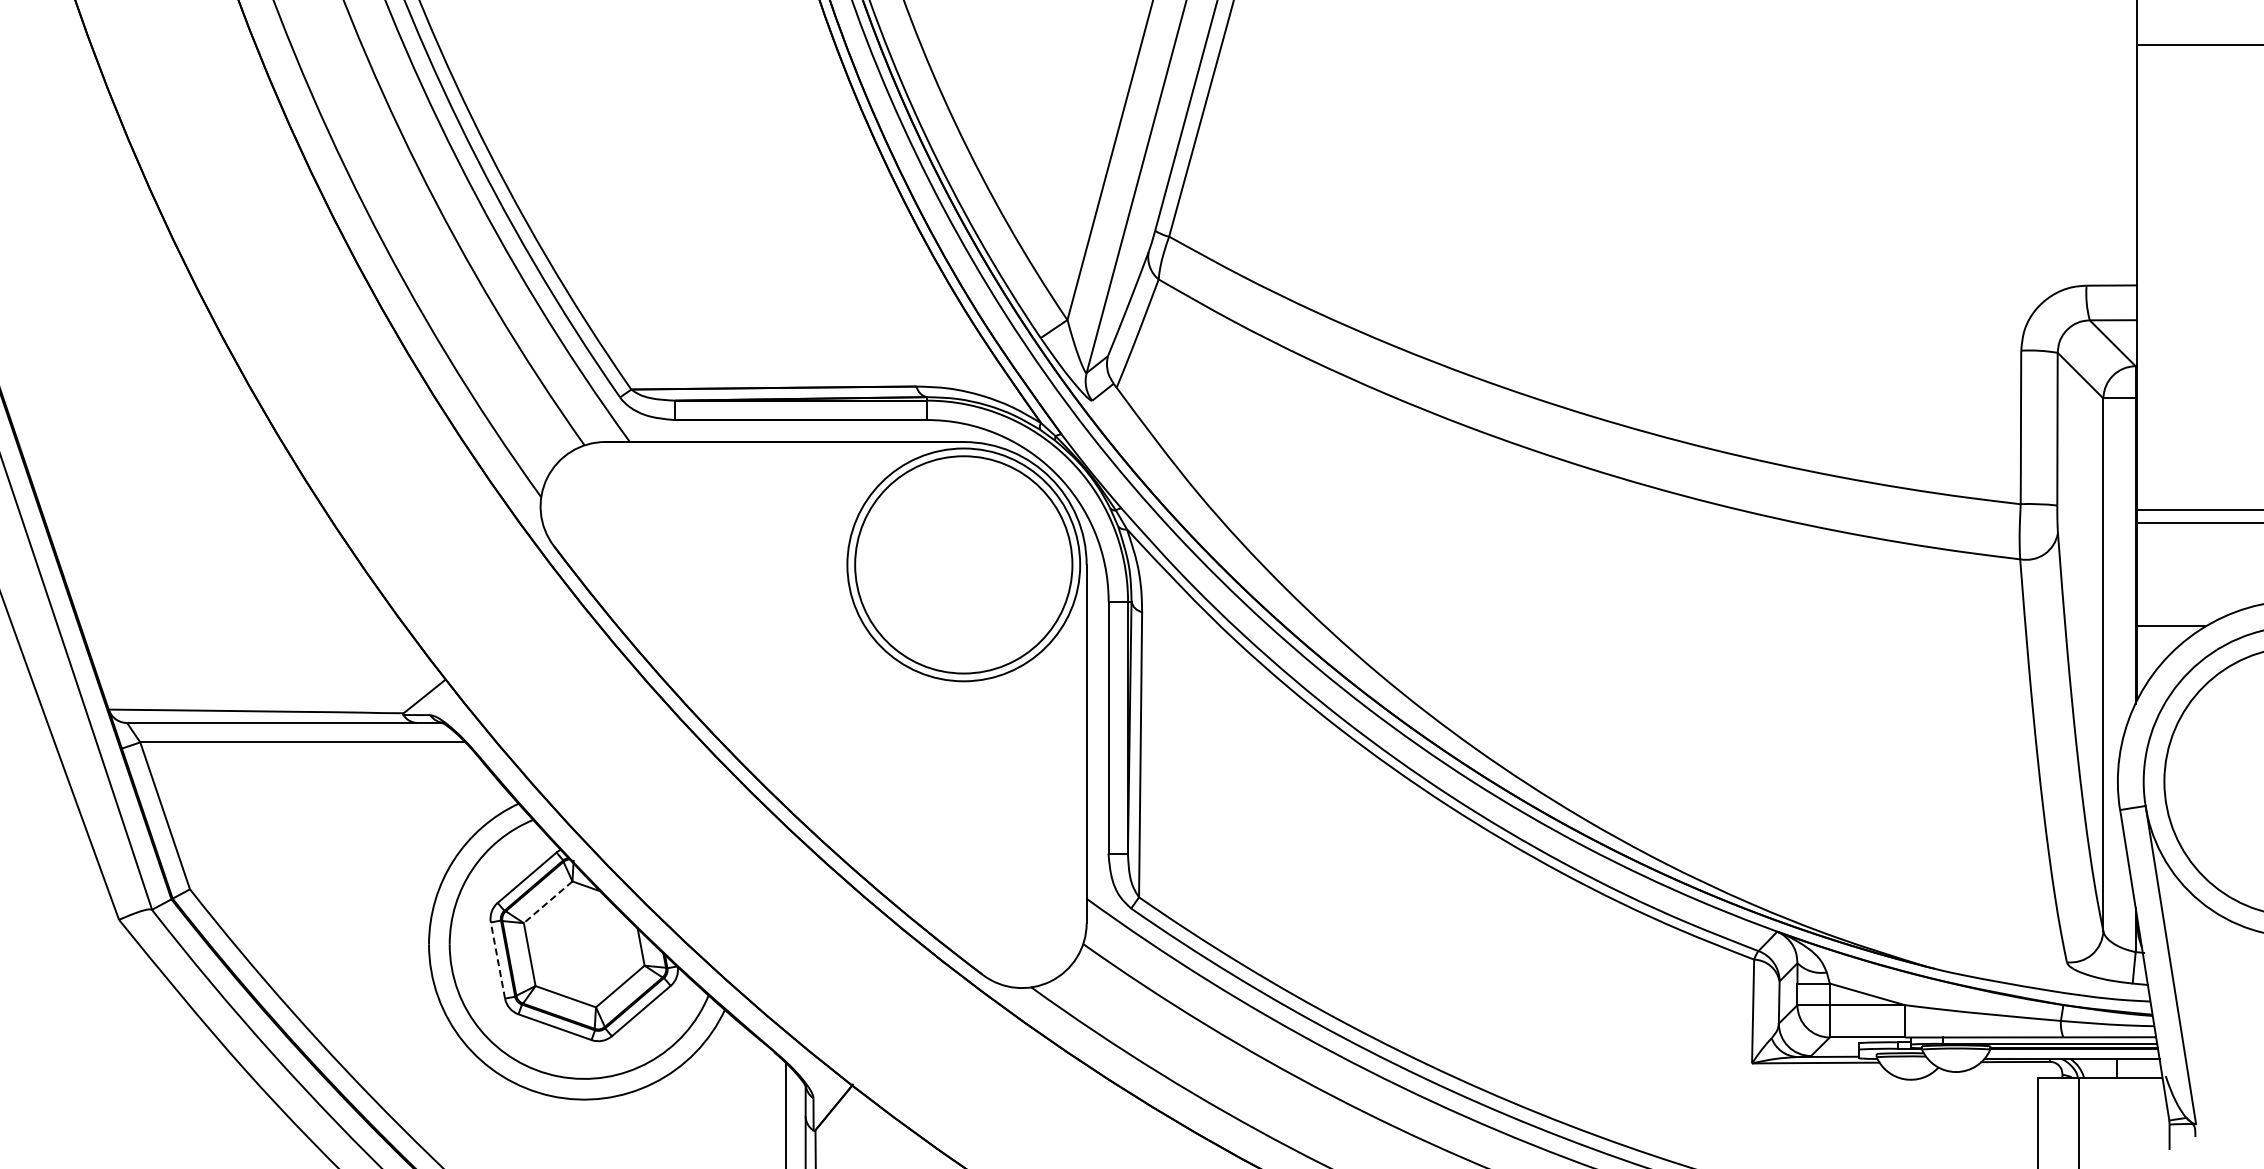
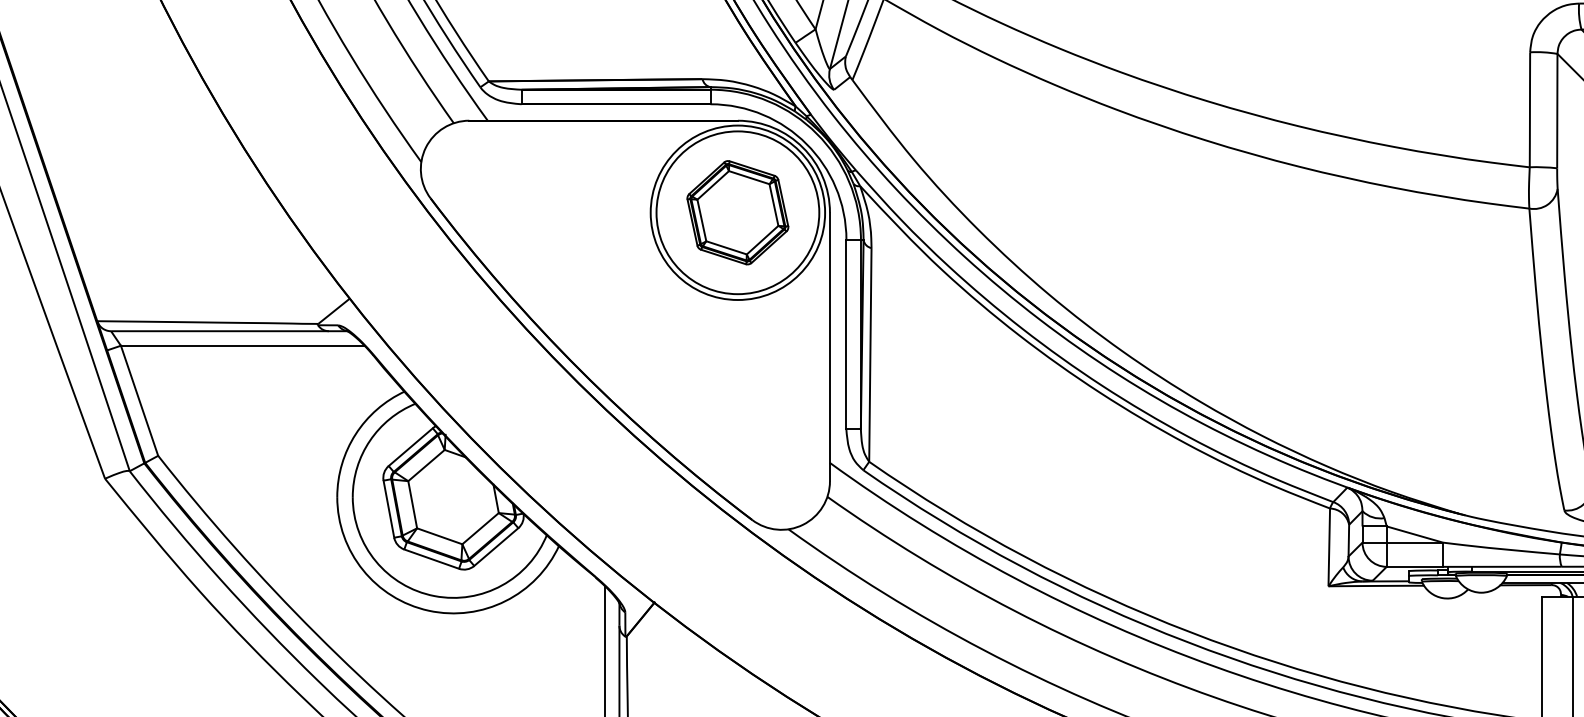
part: (963, 564) -> (737, 212), added
line: (547, 902) -> (426, 465), dashed -> solid
line: (497, 960) -> (388, 509), dashed -> solid

